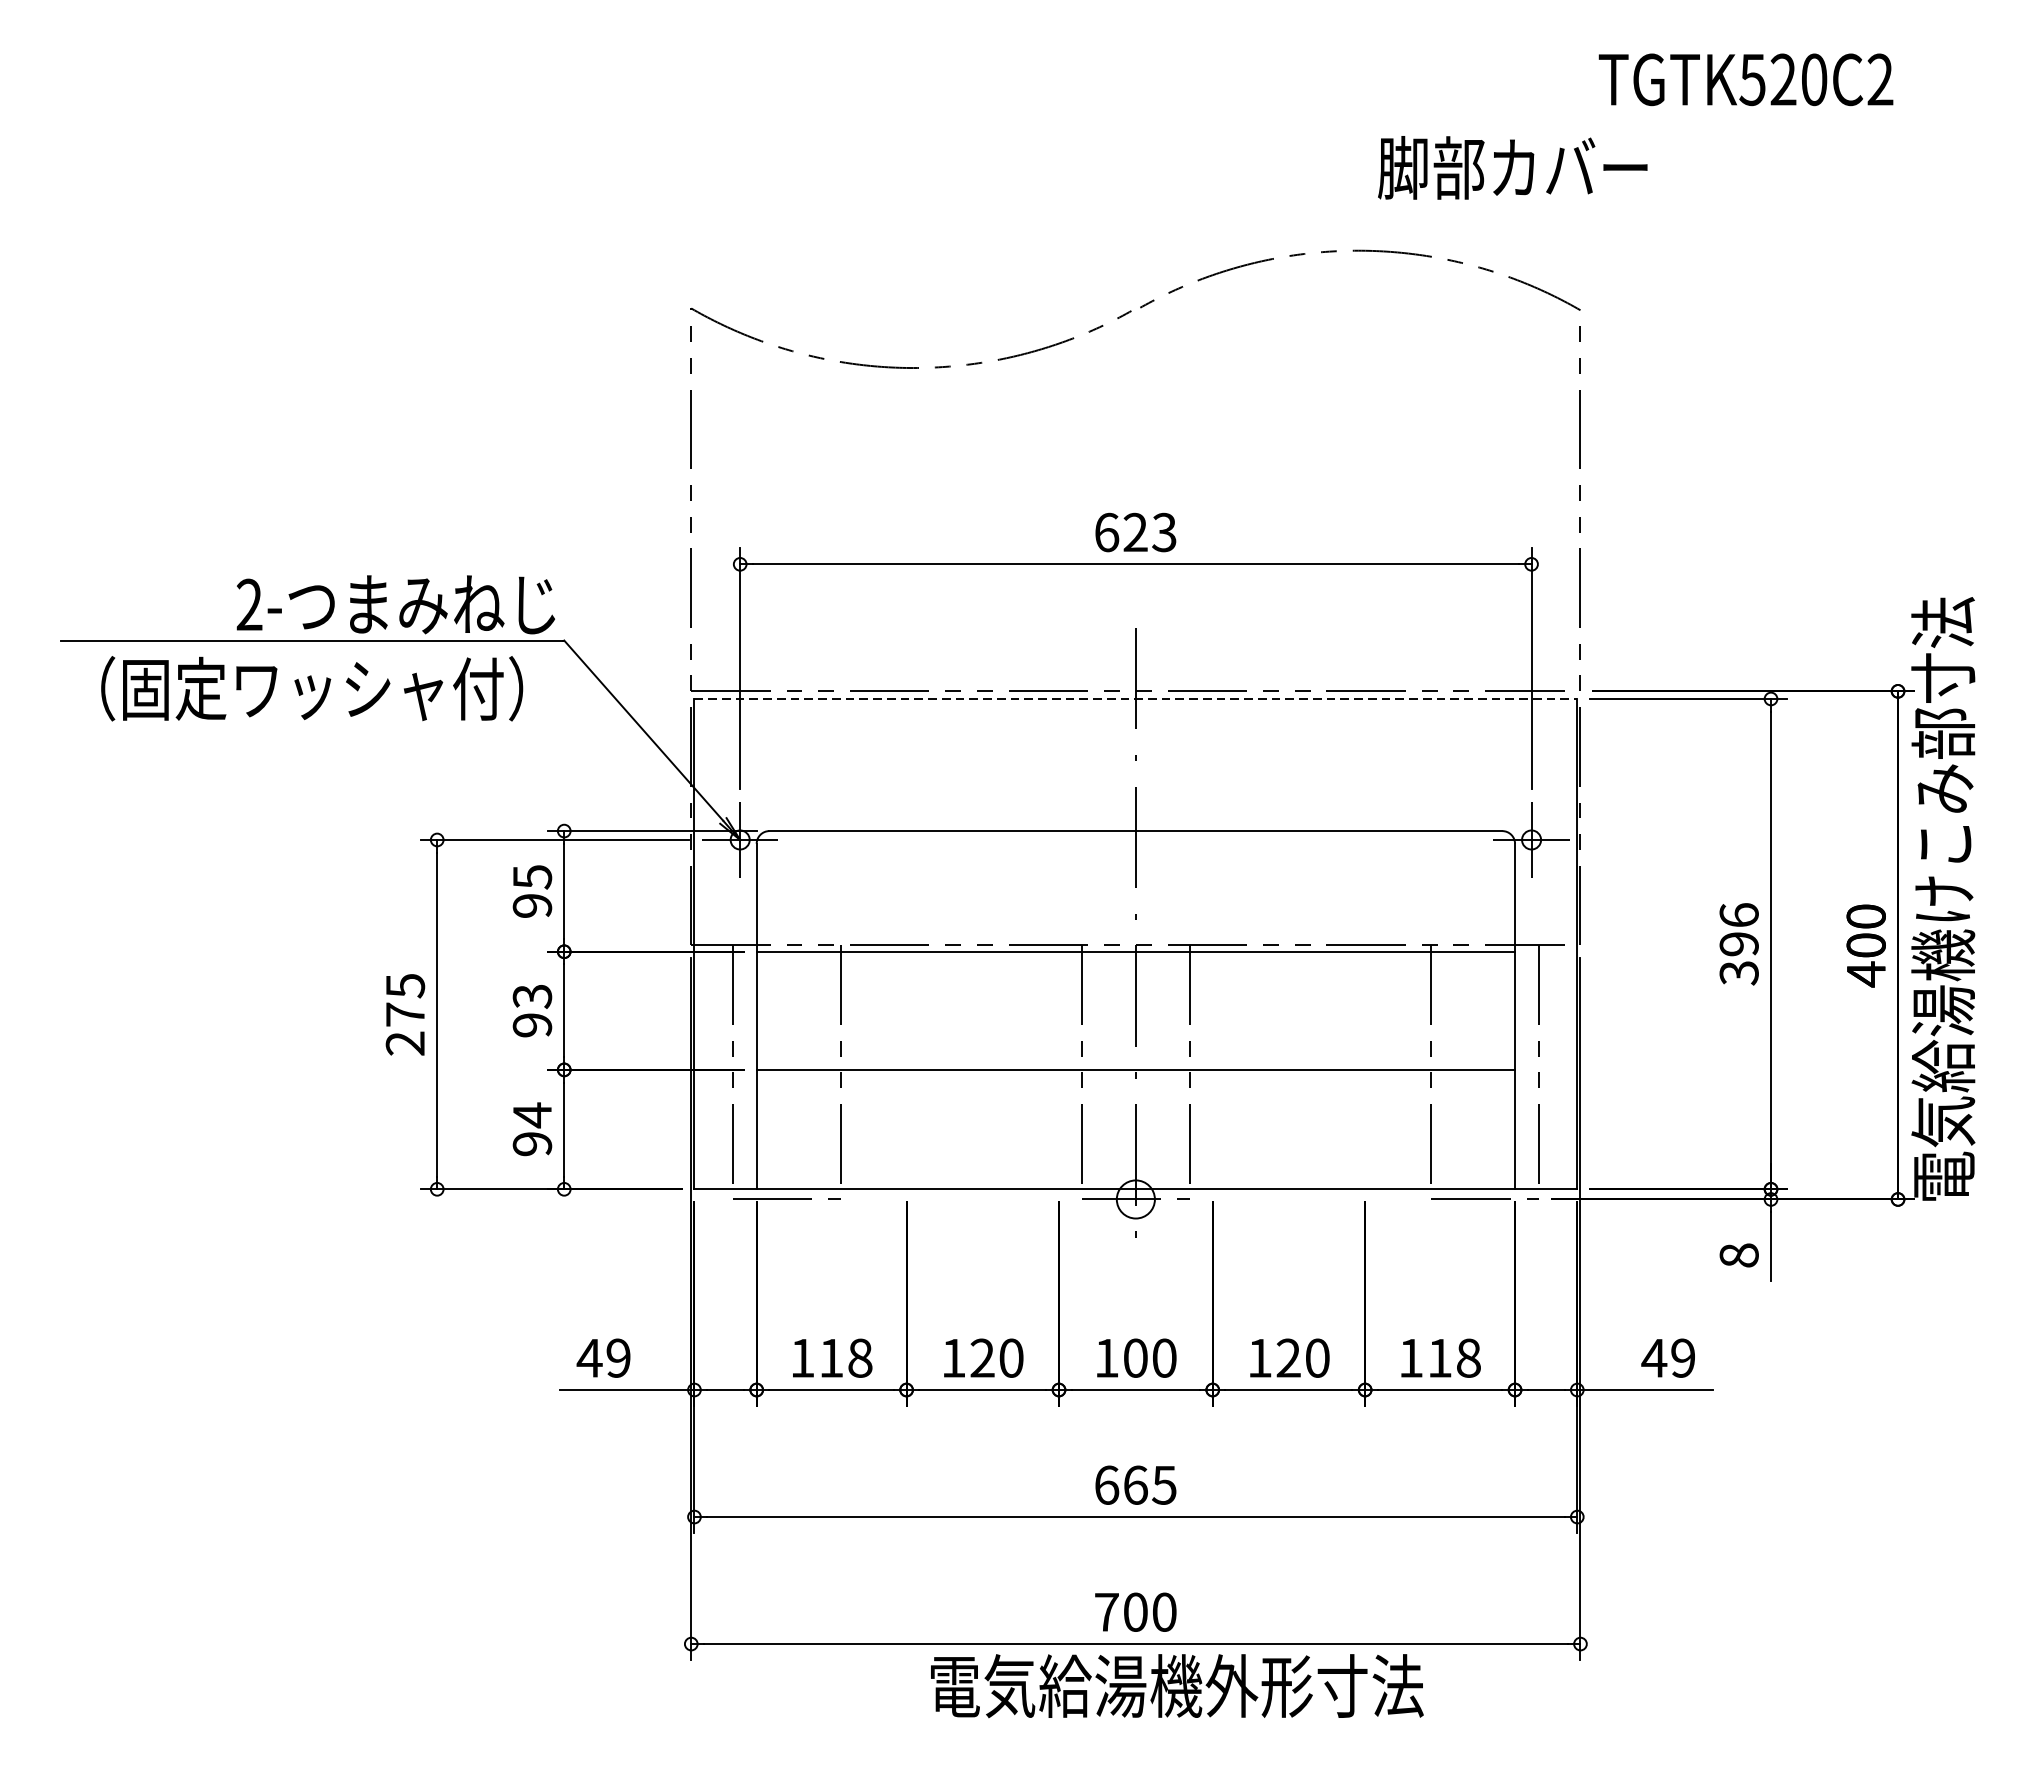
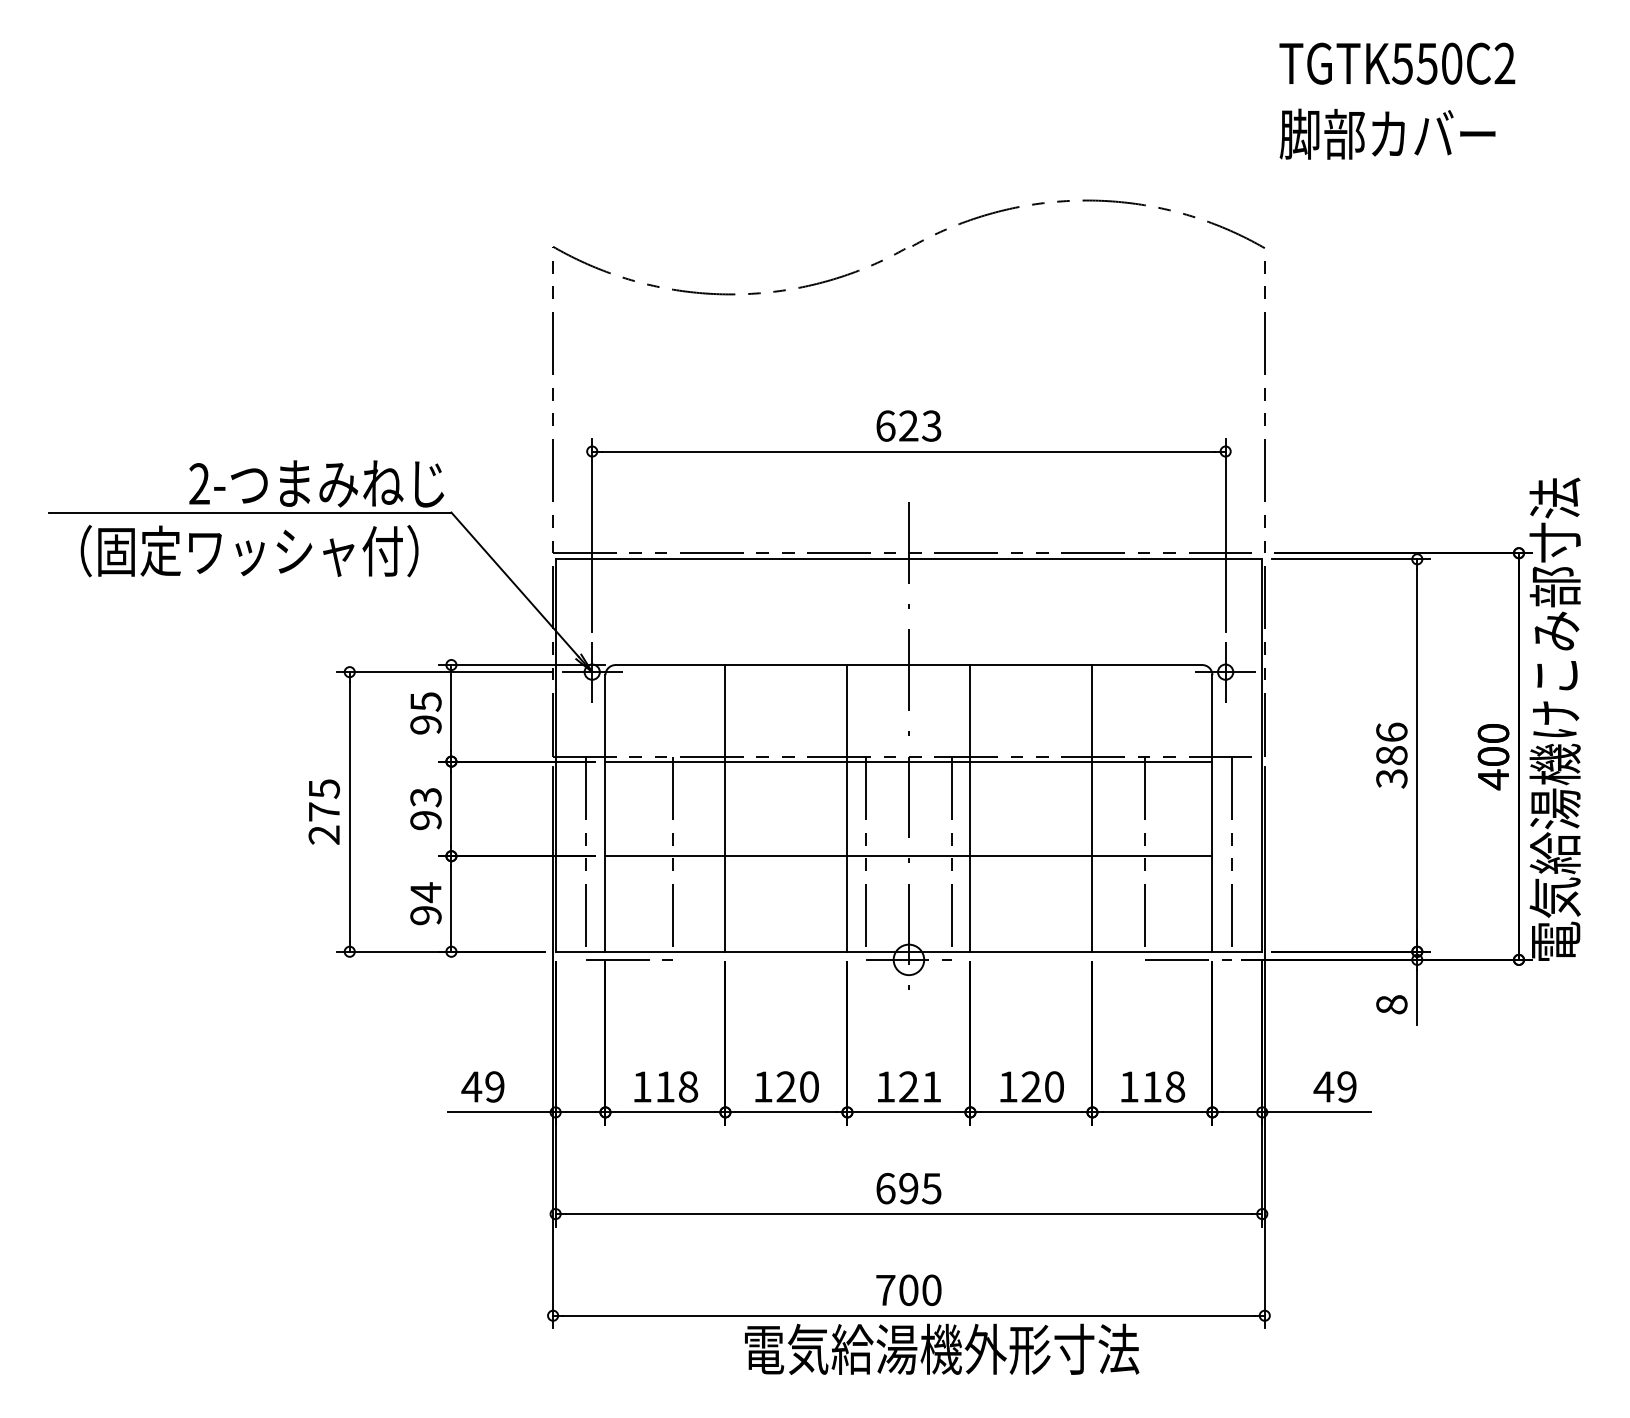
text: (1782, 79) -> (1426, 63), TGTK520C2 -> TGTK550C2
text: (1512, 166) -> (1387, 133), moved
line: (1136, 699) -> (909, 559), dashed -> solid
text: (1738, 944) -> (1391, 755), 396 -> 386
line: (906, 1010) -> (725, 808), added
line: (1059, 1010) -> (847, 808), added
line: (1212, 1010) -> (970, 808), added
line: (1365, 1010) -> (1092, 808), added
text: (1150, 1357) -> (920, 1086), 100 -> 121
text: (1135, 1485) -> (908, 1188), 665 -> 695

